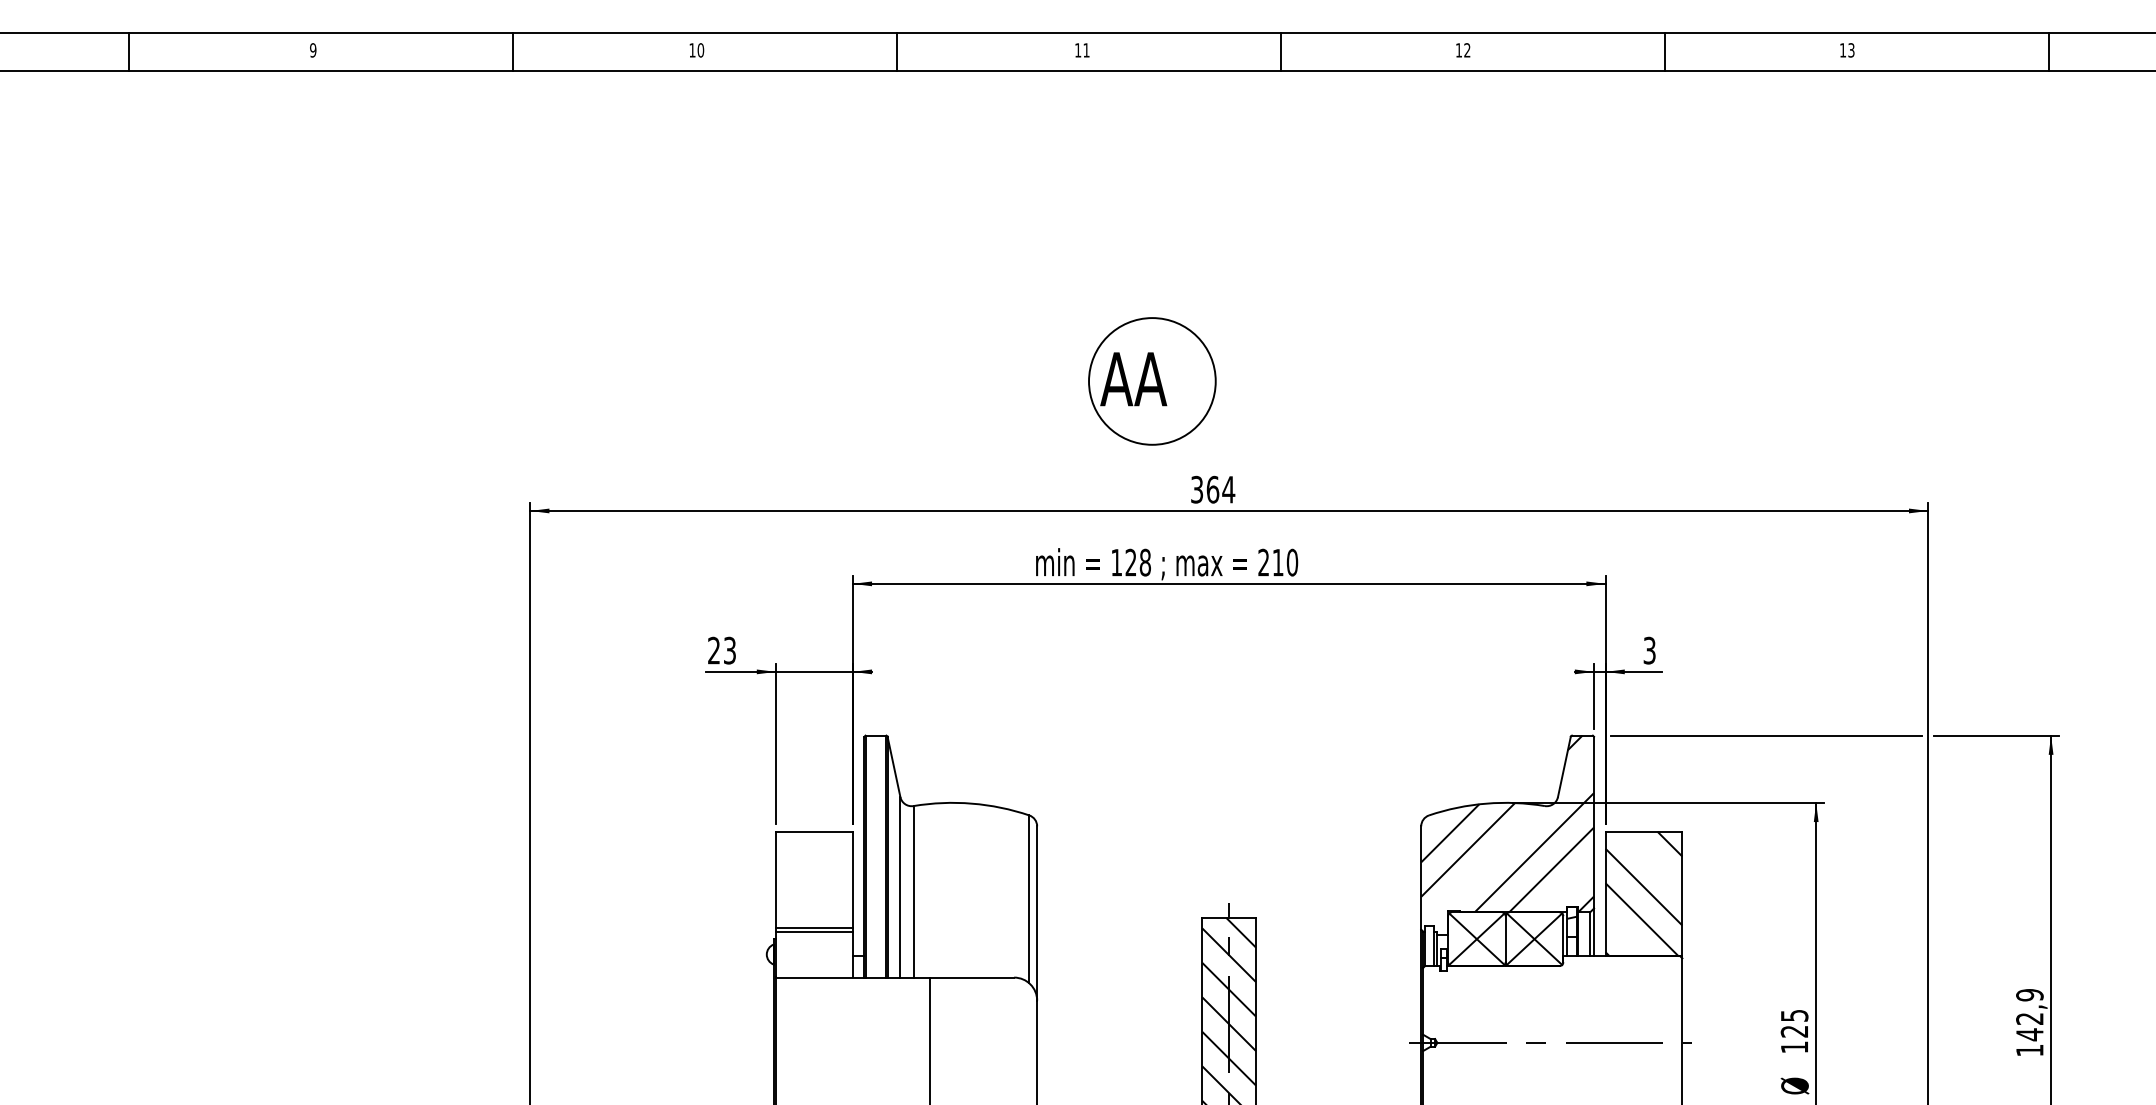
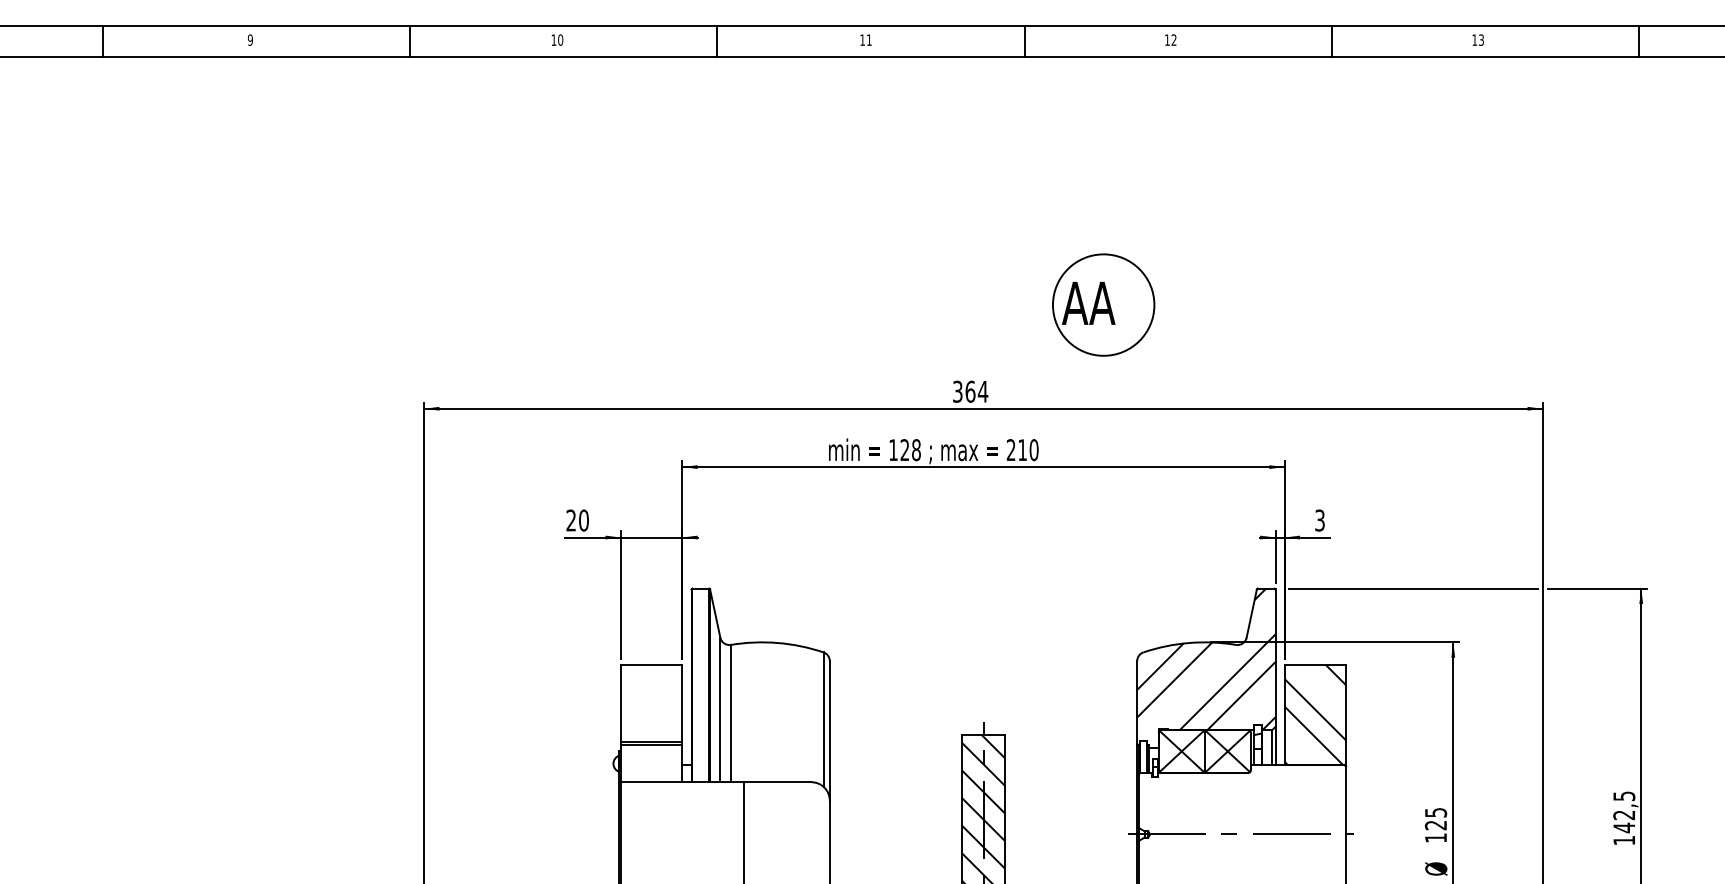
part: (1152, 381) -> (1103, 305), moved
text: (729, 650) -> (583, 520), 23 -> 20
text: (2029, 995) -> (1623, 796), 142,9 -> 142,5

